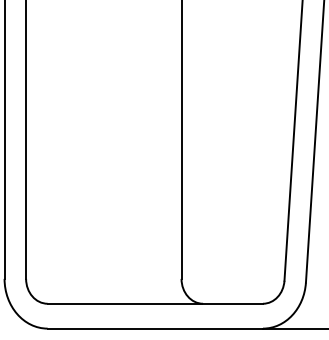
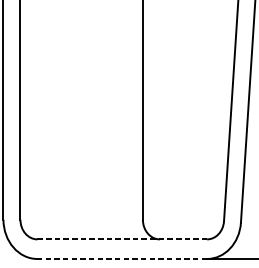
line: (155, 303) -> (122, 239), solid -> dashed
line: (155, 328) -> (122, 258), solid -> dashed

